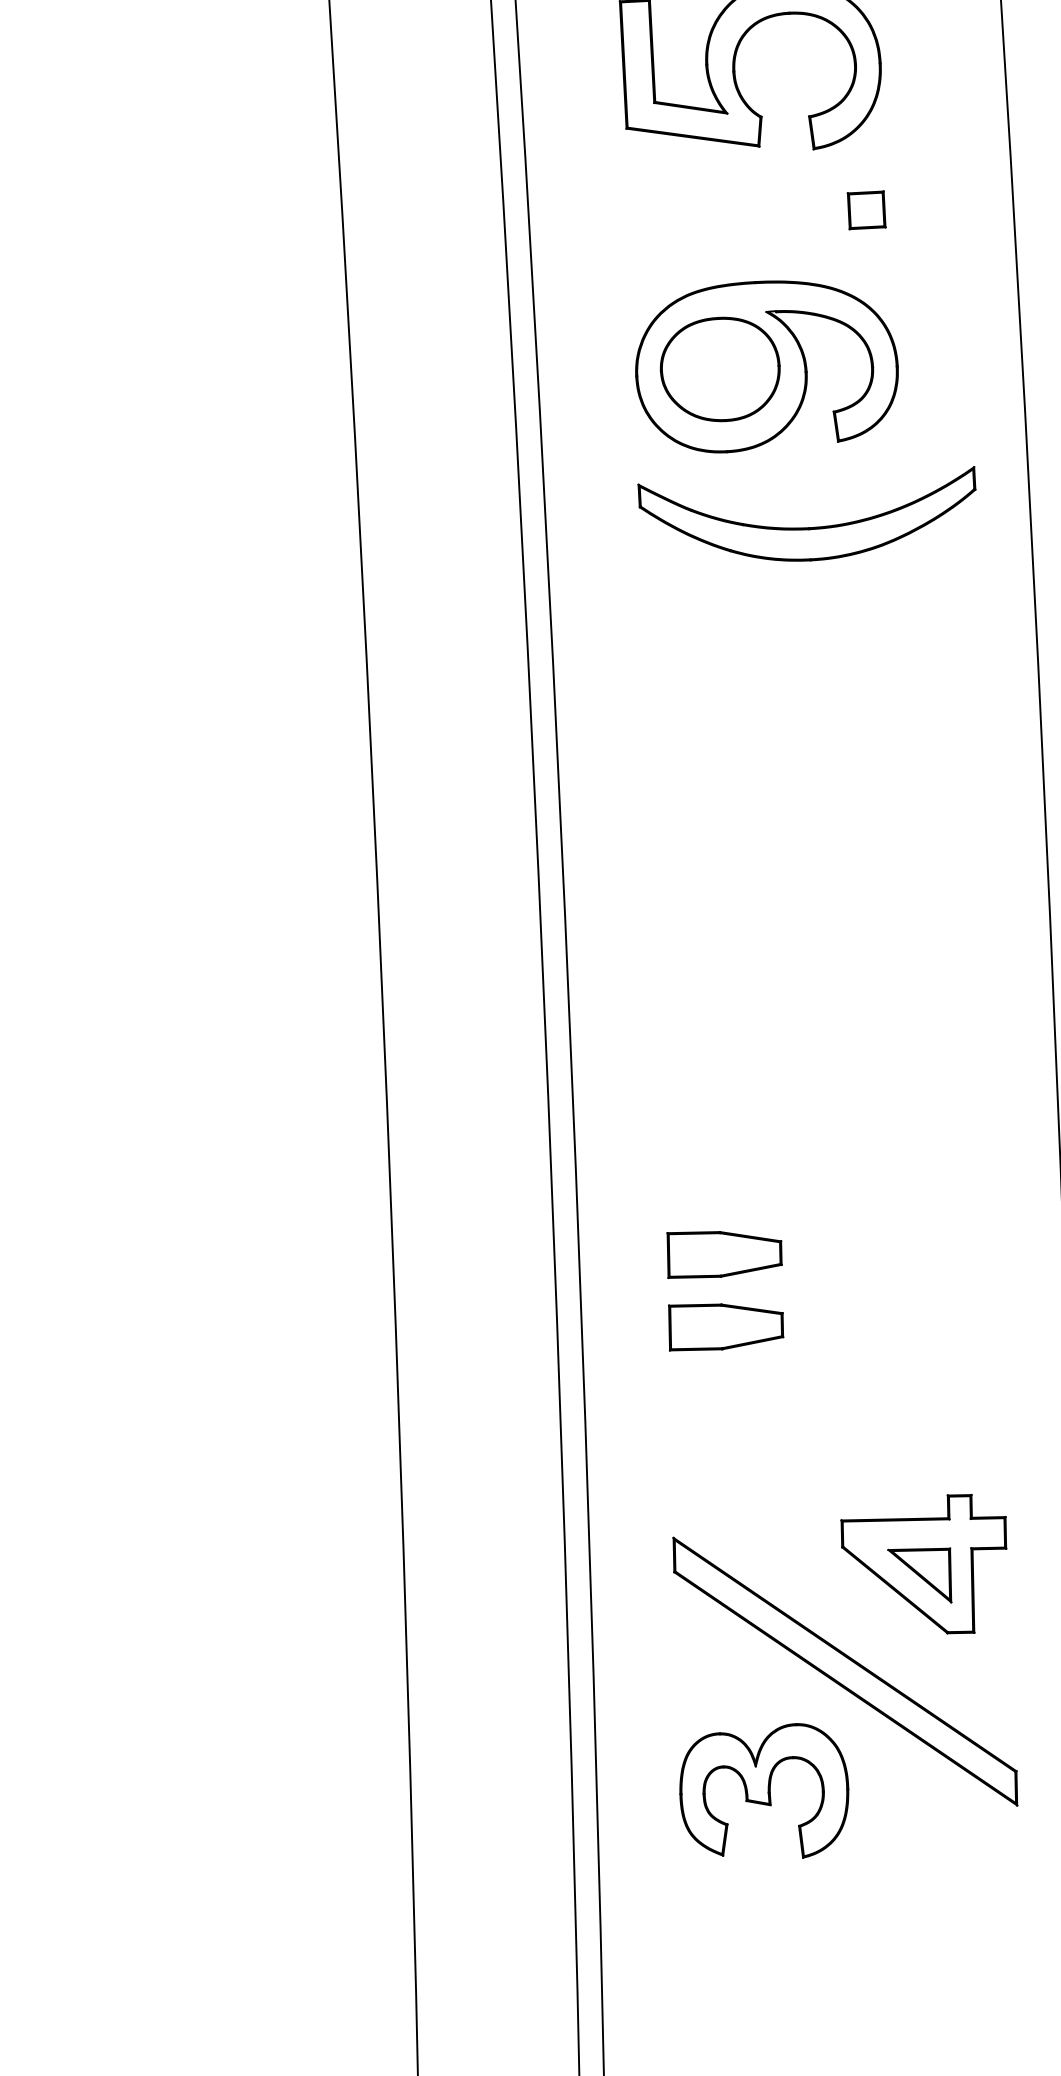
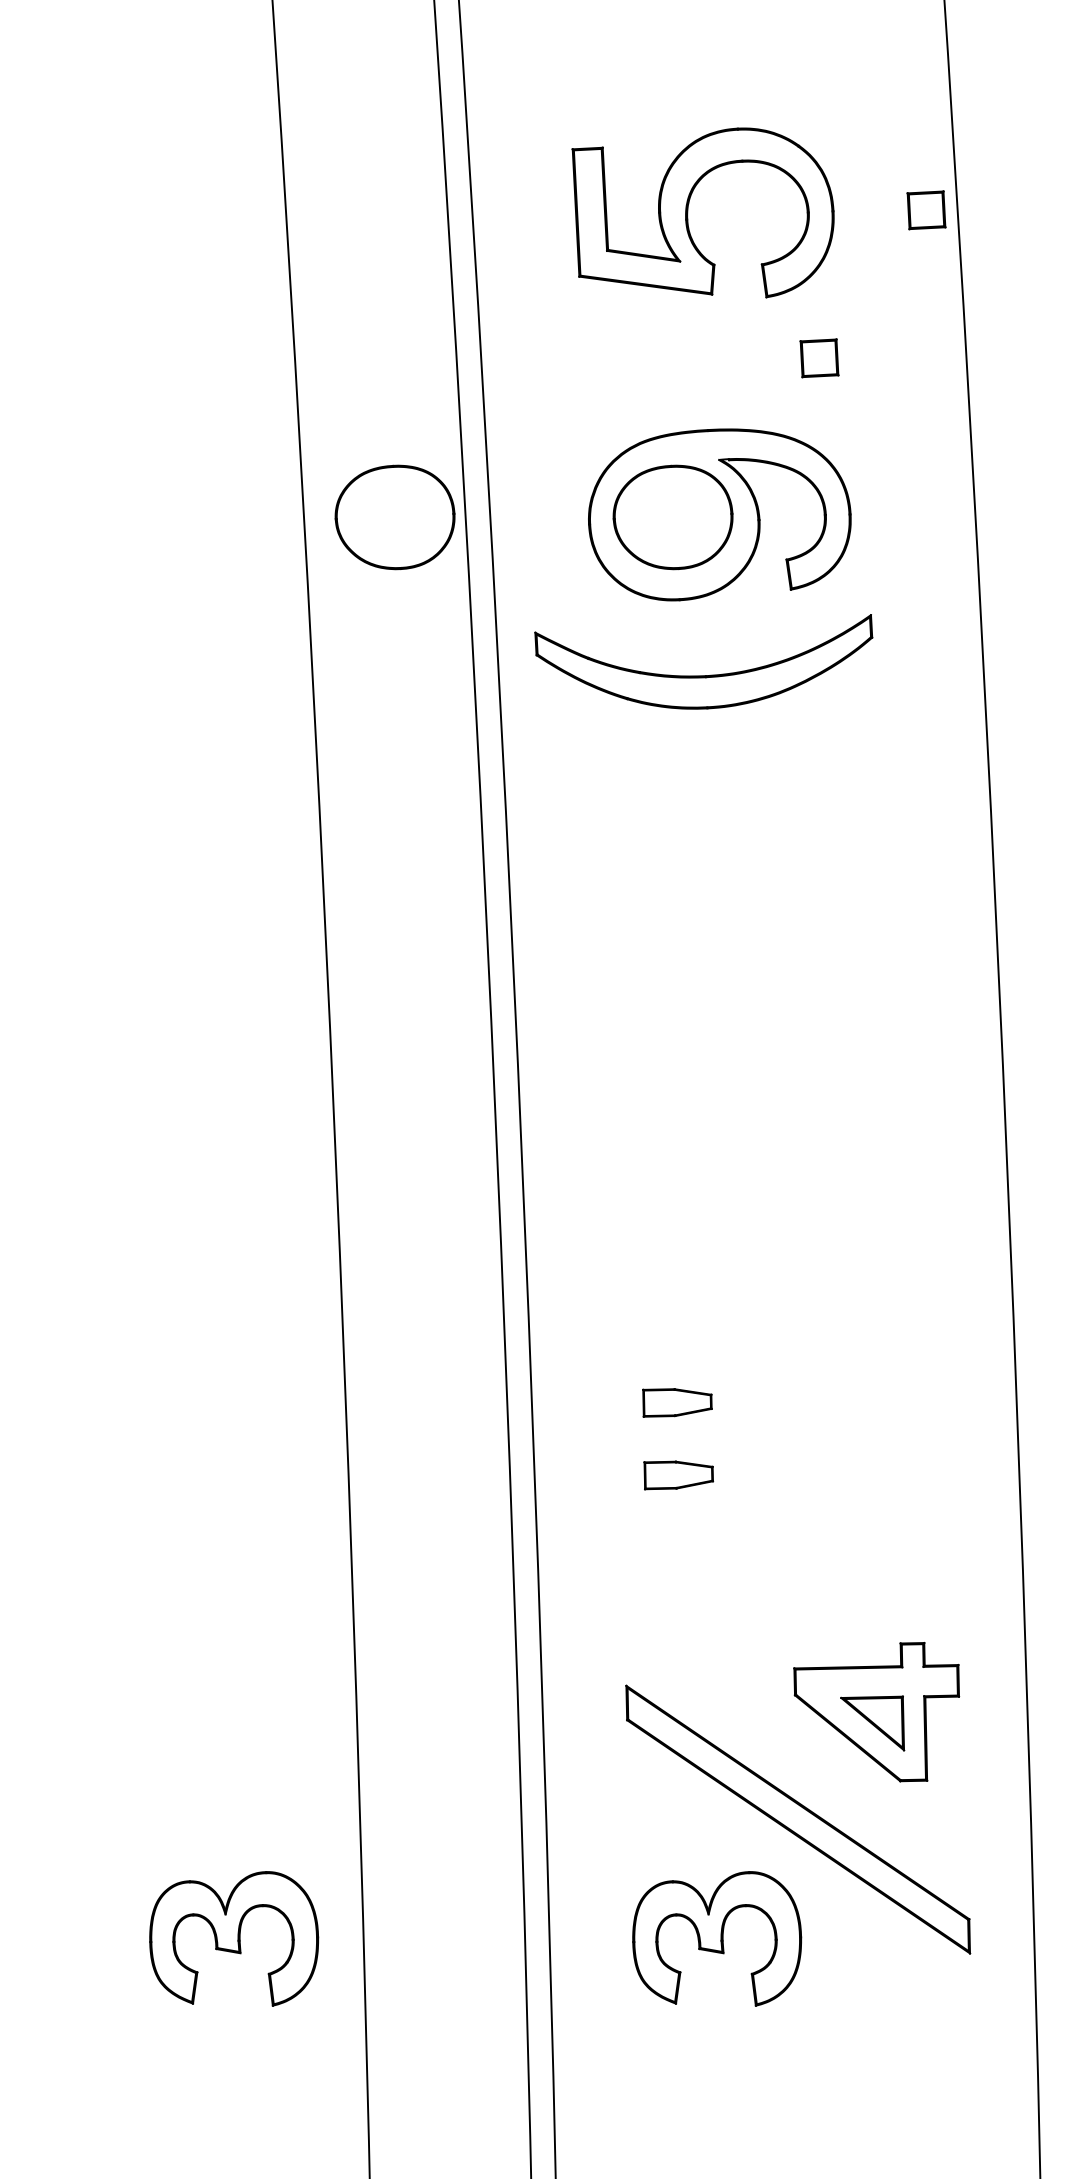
part: (973, 62) -> (926, 210), added
part: (441, 369) -> (394, 517), added
part: (806, 527) -> (703, 675), moved
part: (724, 1254) -> (677, 1402), size x0.6
part: (725, 1327) -> (678, 1475), size x0.6
part: (281, 1790) -> (234, 1938), added

